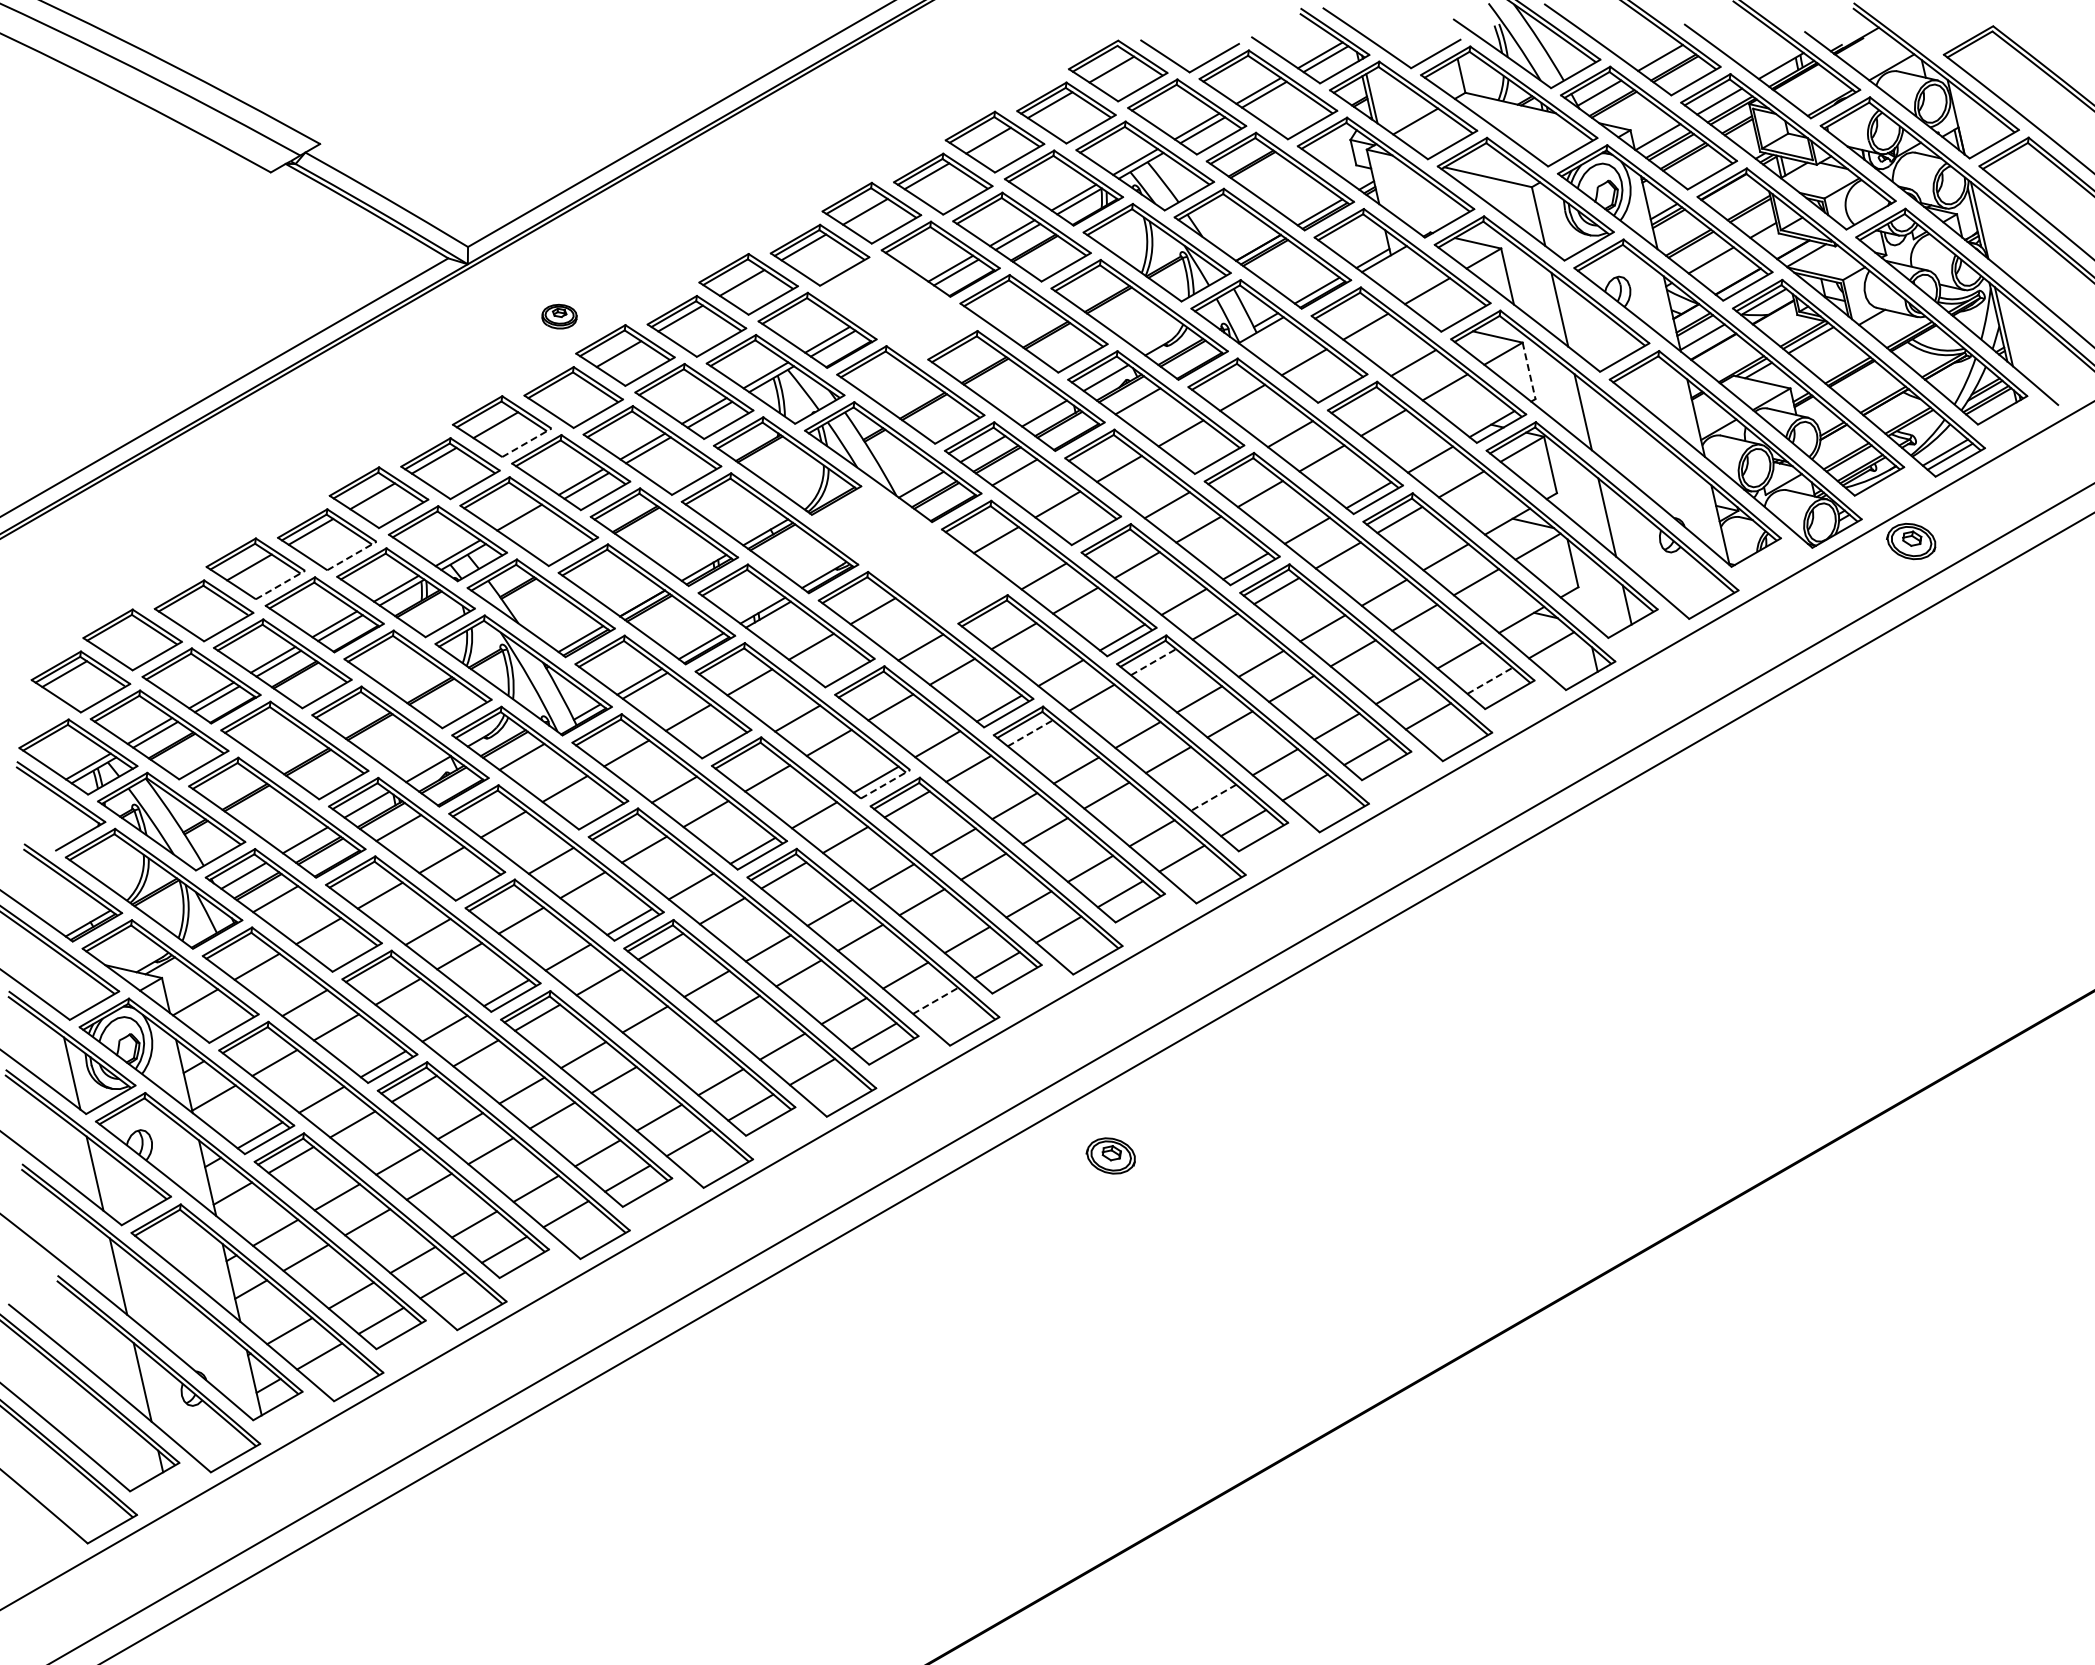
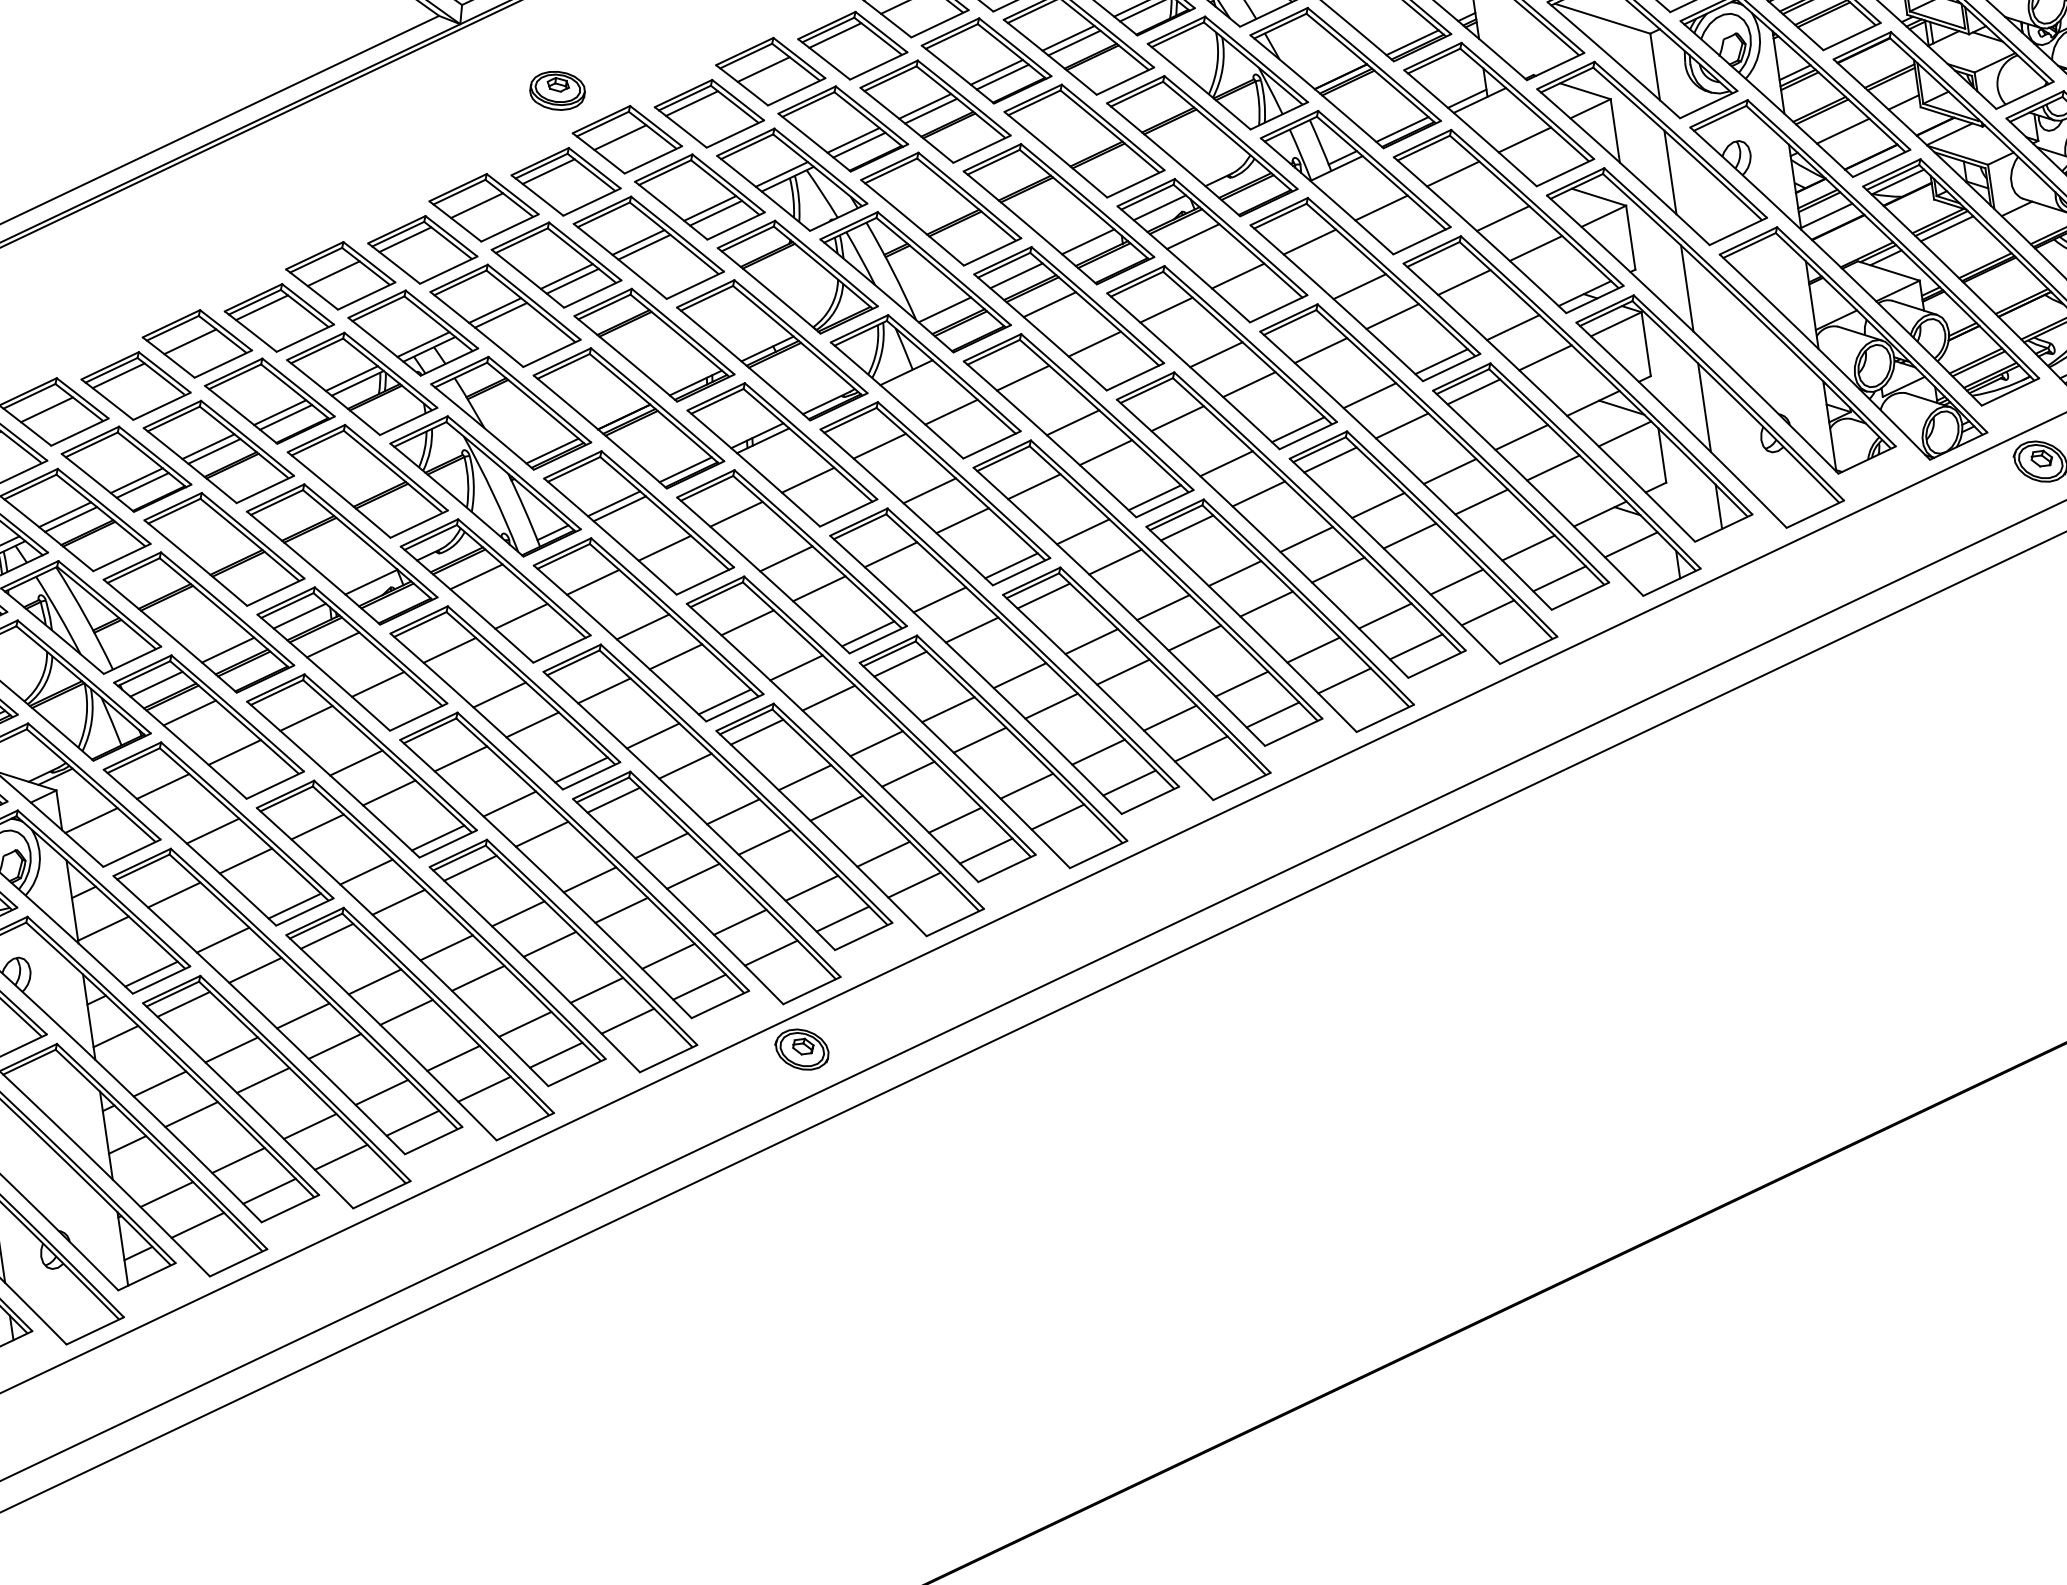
part: (898, 307) -> (935, 110), added
part: (559, 316) -> (557, 90), size x1.43
line: (1529, 370) -> (1631, 237), dashed -> solid
line: (557, 389) -> (548, 171), added
line: (527, 442) -> (510, 227), dashed -> solid
line: (524, 521) -> (500, 315), added
part: (909, 554) -> (925, 386), added
line: (352, 555) -> (306, 337), dashed -> solid
line: (280, 584) -> (223, 363), dashed -> solid
line: (187, 602) -> (118, 375), added
line: (125, 638) -> (46, 409), added
line: (1153, 661) -> (1187, 527), dashed -> solid
line: (1490, 680) -> (1560, 578), dashed -> solid
line: (1030, 733) -> (1043, 596), dashed -> solid
line: (886, 784) -> (879, 640), dashed -> solid
line: (1213, 798) -> (1241, 684), dashed -> solid
line: (936, 1000) -> (915, 884), dashed -> solid
line: (675, 1044) -> (621, 910), added
part: (1110, 1155) -> (801, 1049), moved

